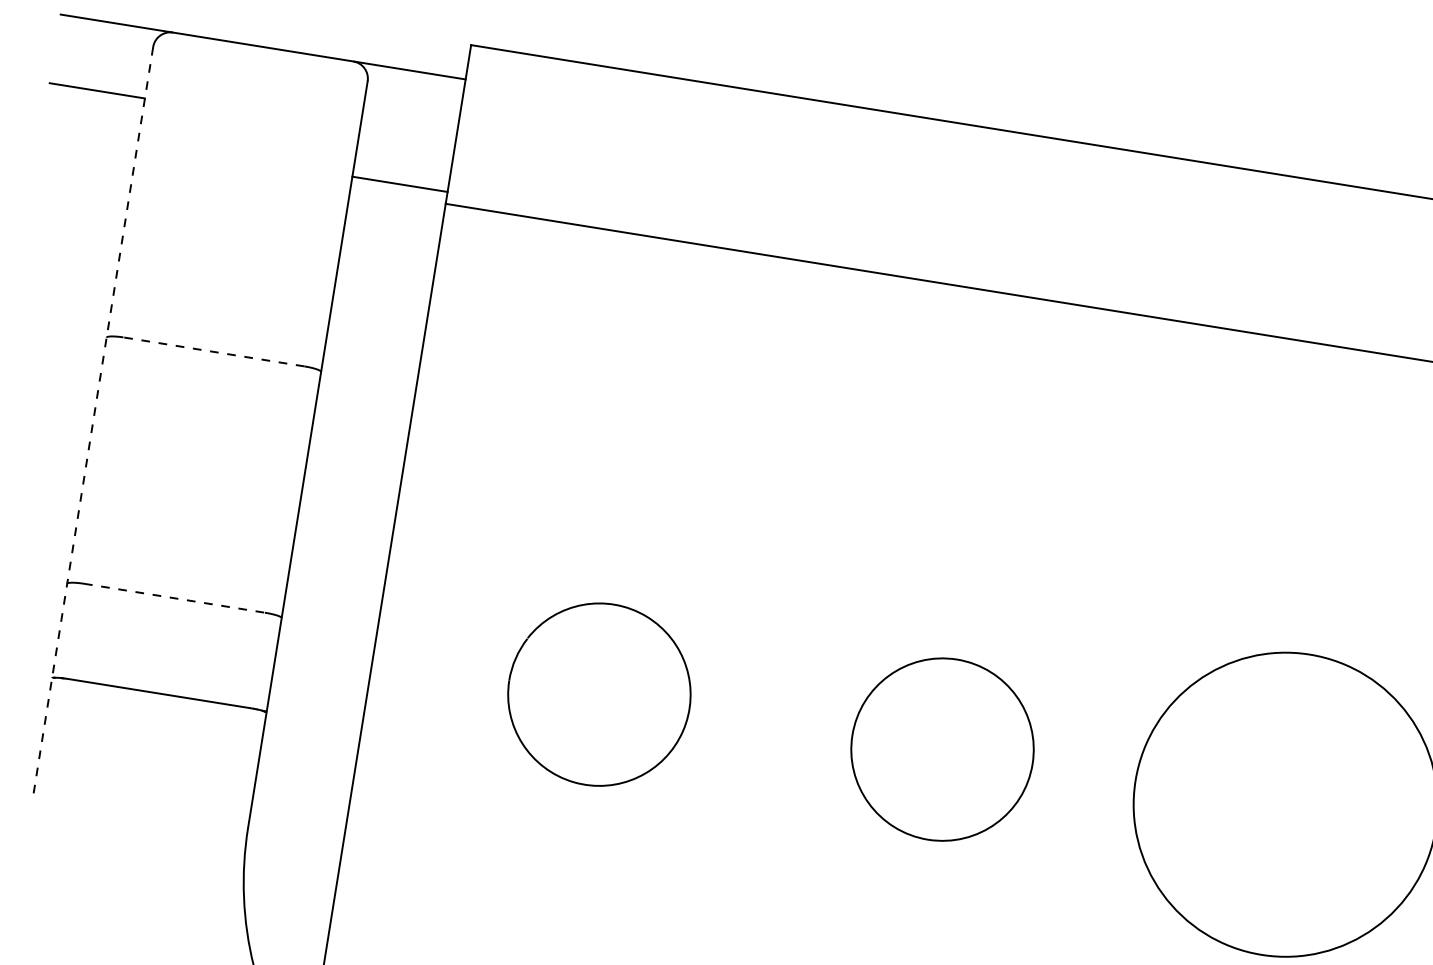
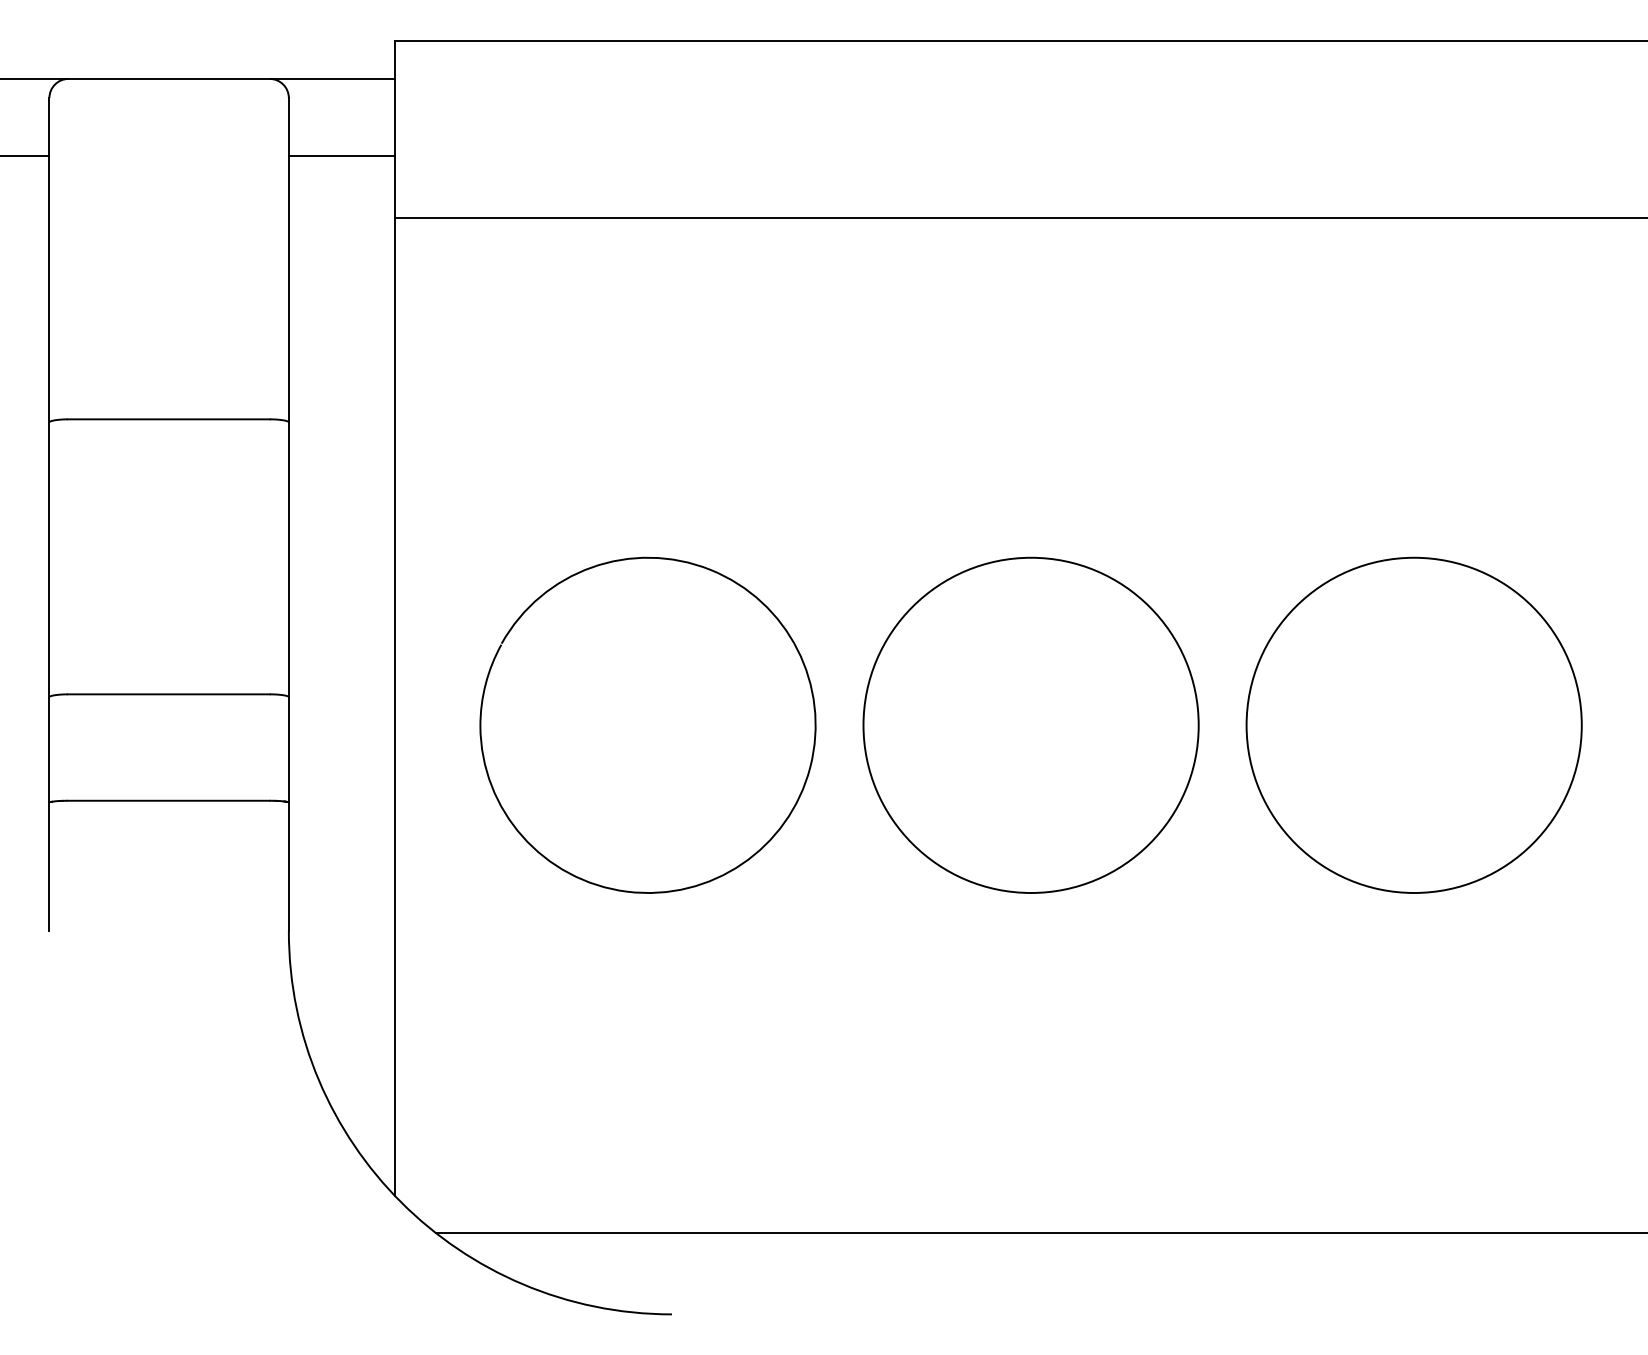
line: (399, 184) -> (341, 155), moved
line: (213, 352) -> (168, 419), dashed -> solid
line: (93, 420) -> (49, 514), dashed -> solid
line: (175, 598) -> (169, 694), dashed -> solid
part: (599, 693) -> (647, 724), size x1.67
circle: (942, 748) -> (1030, 724), size x1.67

